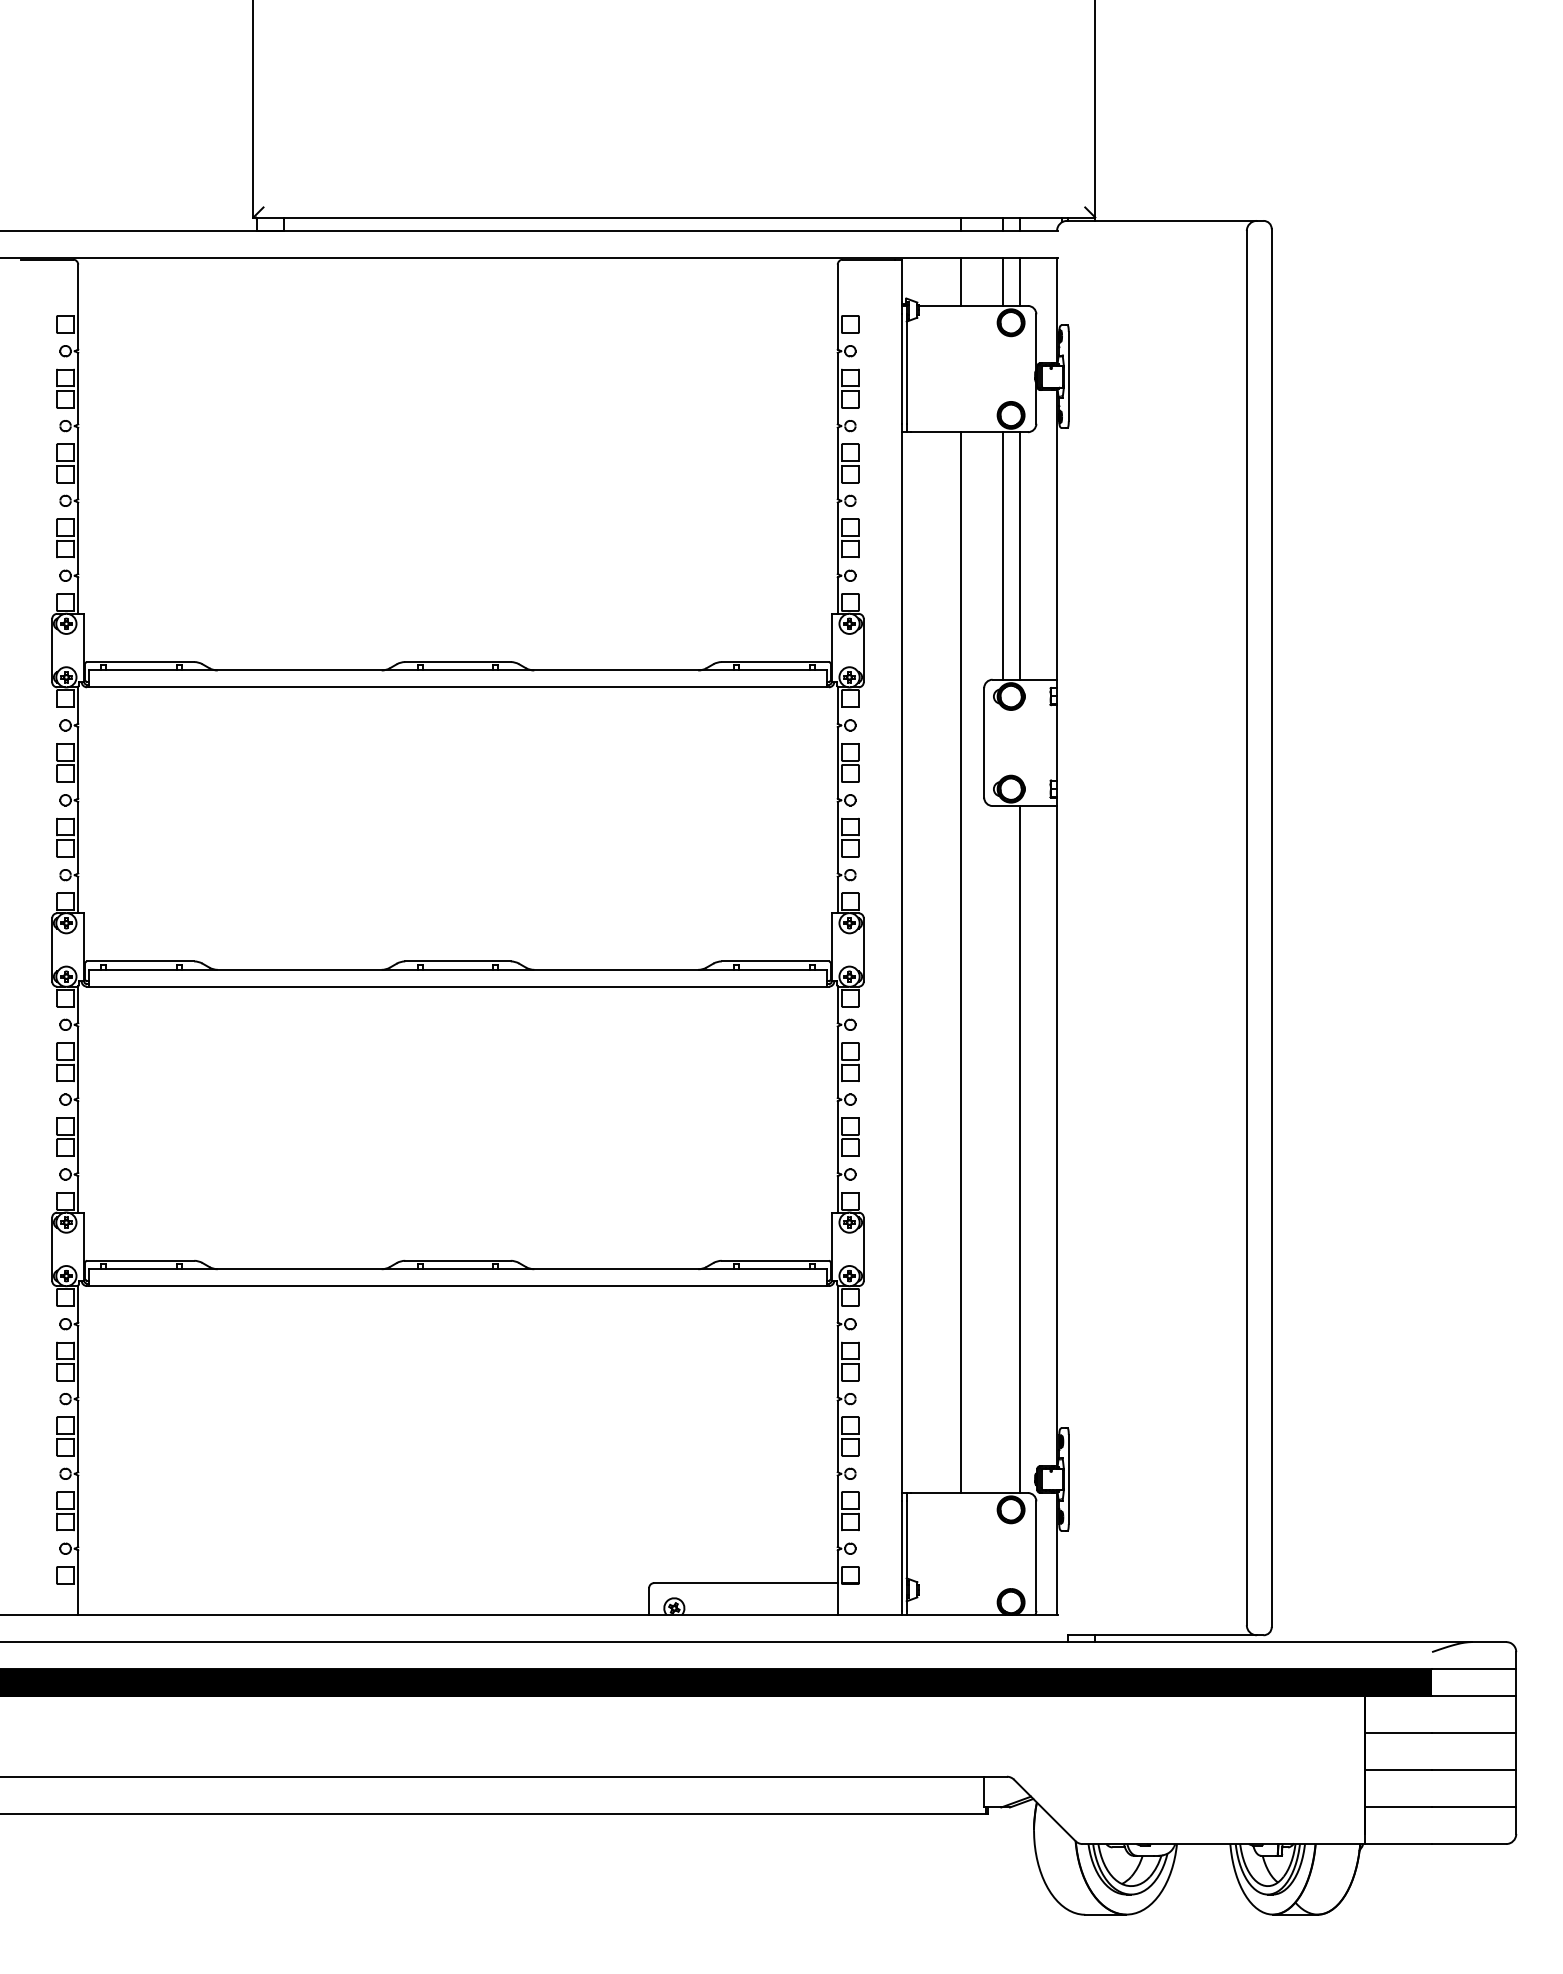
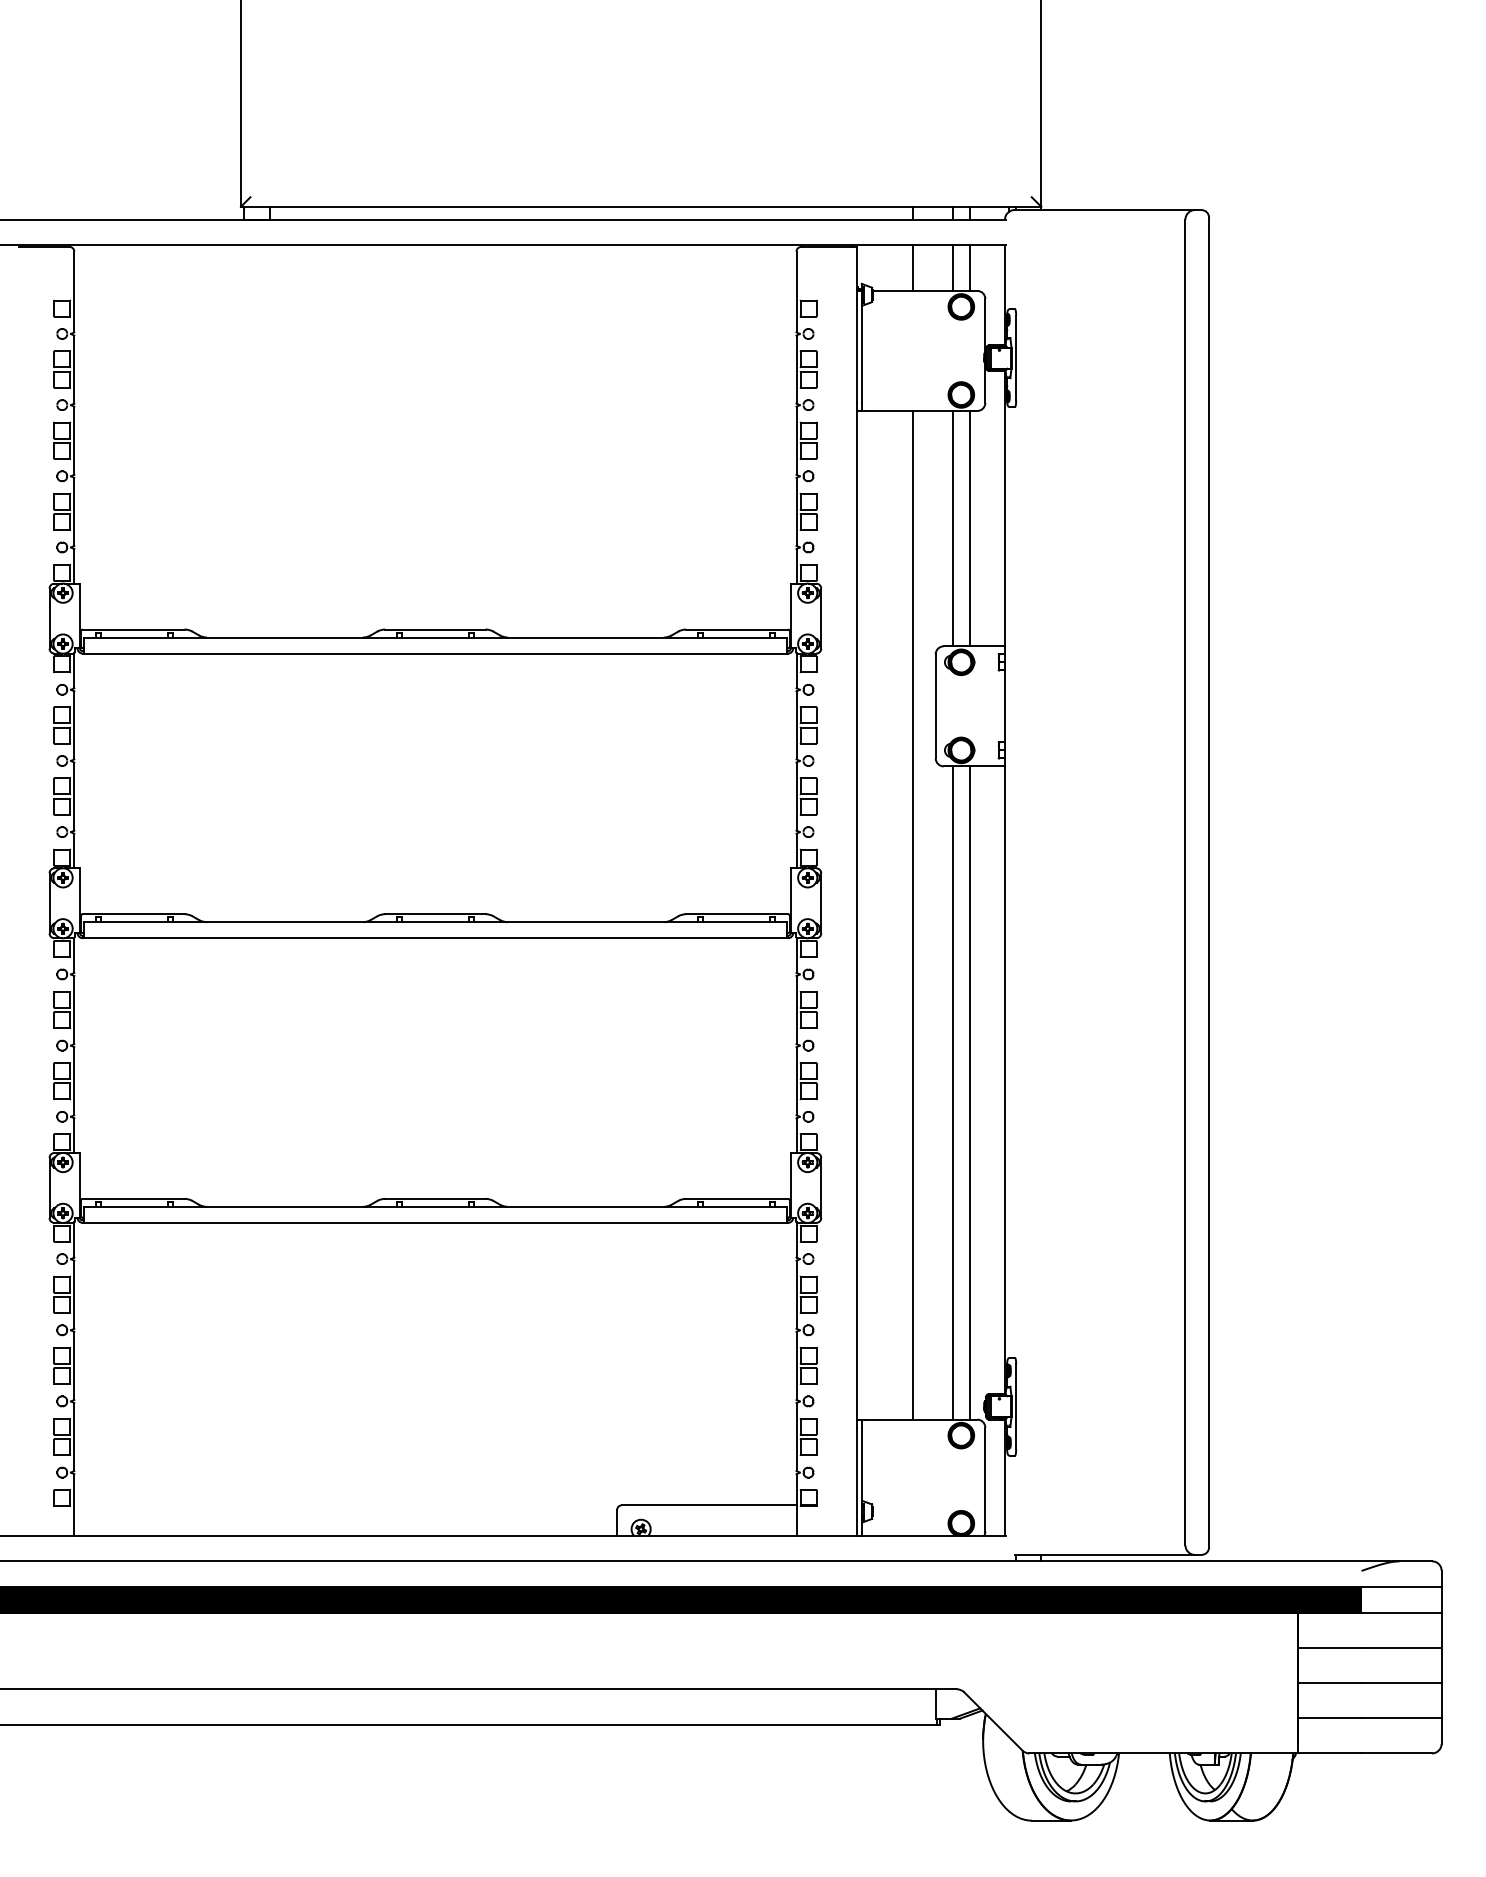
line: (1002, 1148) -> (953, 1092), added

